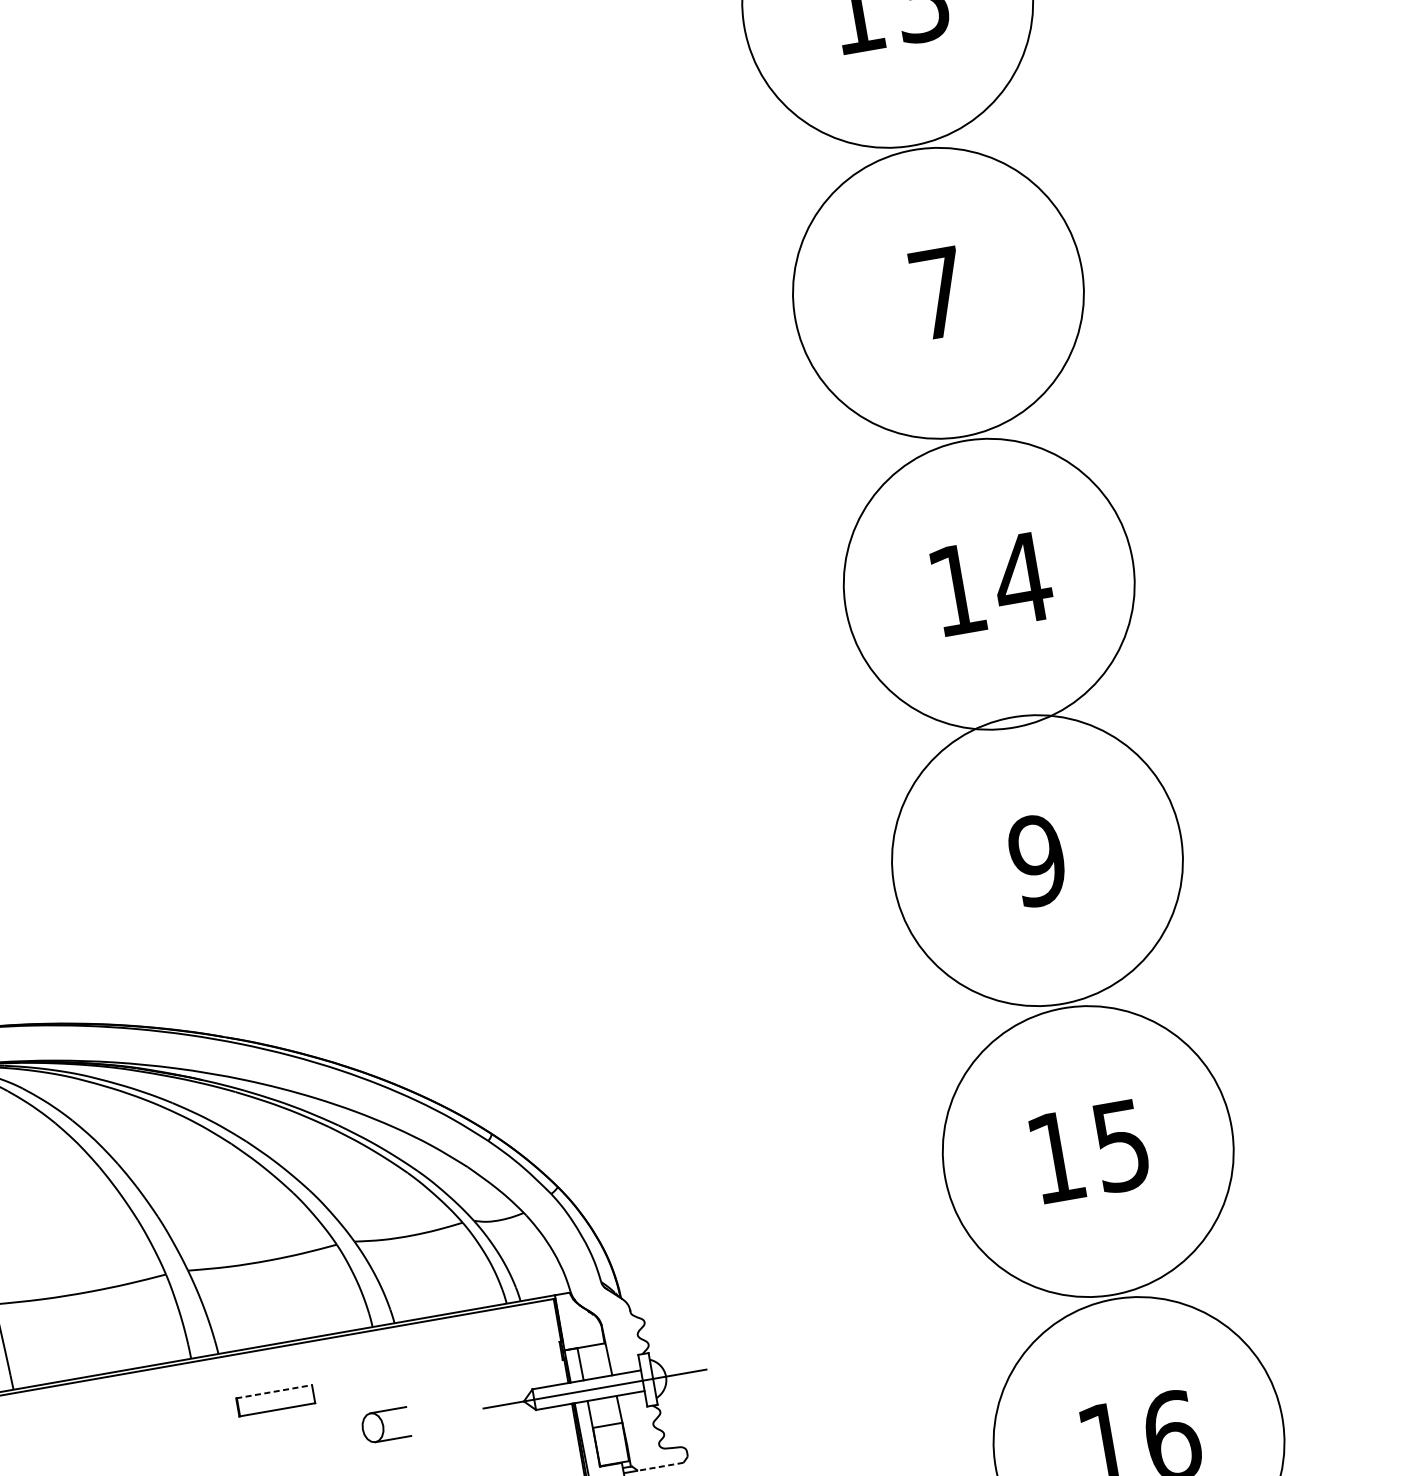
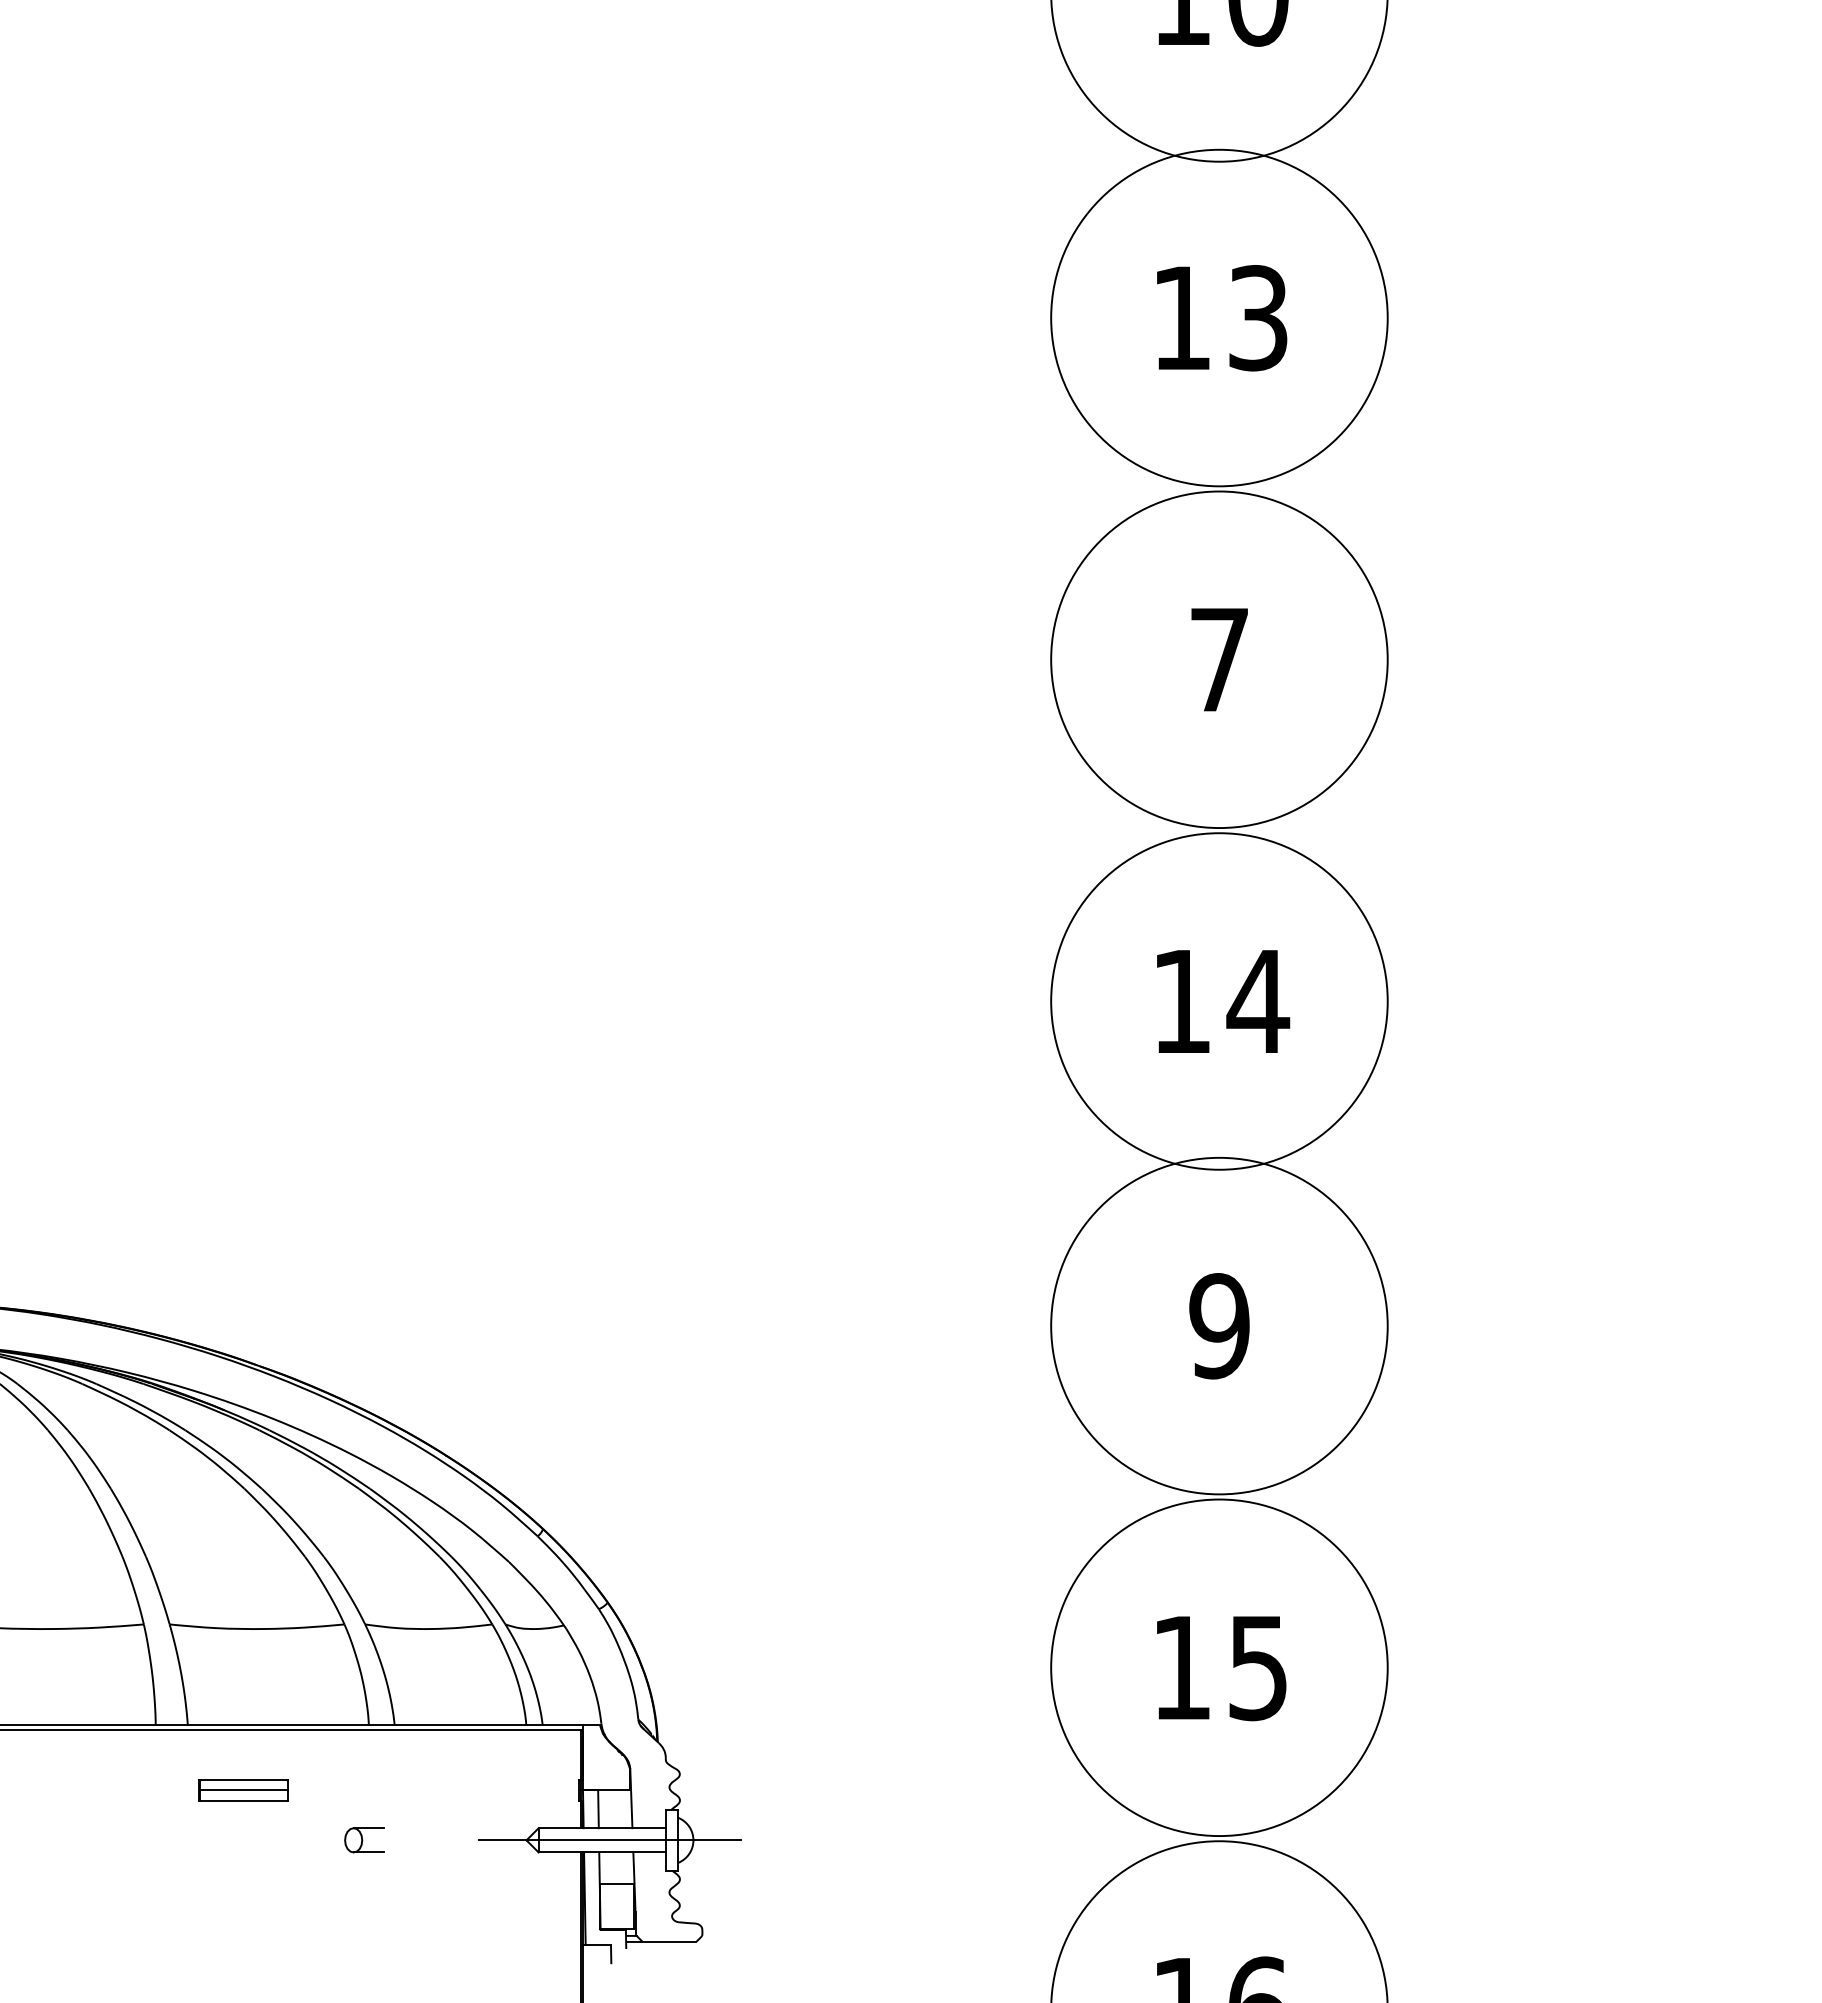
line: (273, 1391) -> (243, 1779), dashed -> solid
line: (276, 1400) -> (244, 1790), added
part: (386, 1425) -> (364, 1840), size x0.71
line: (660, 1466) -> (669, 1941), dashed -> solid

